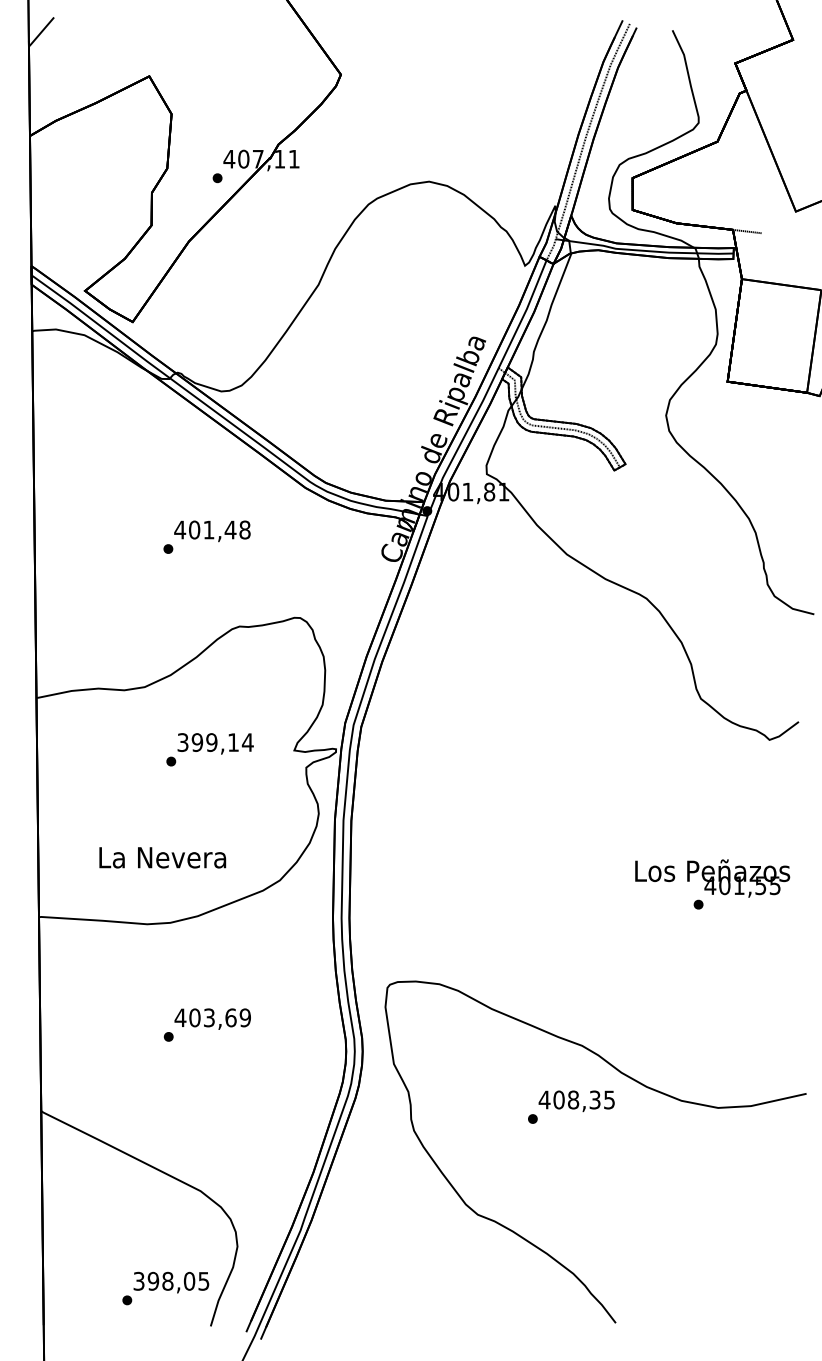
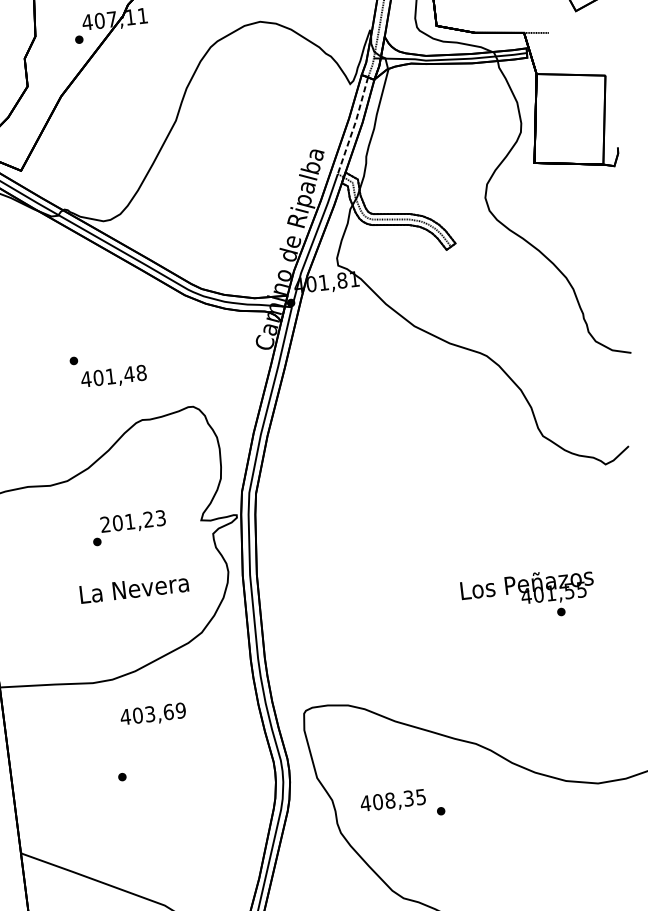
line: (524, 314) -> (354, 125), solid -> dashed
text: (212, 531) -> (113, 377), moved
text: (215, 742) -> (133, 521), 399,14 -> 201,23
text: (162, 857) -> (134, 588), moved
text: (712, 878) -> (527, 589), moved
text: (212, 1018) -> (152, 714), moved
text: (576, 1101) -> (393, 801), moved

